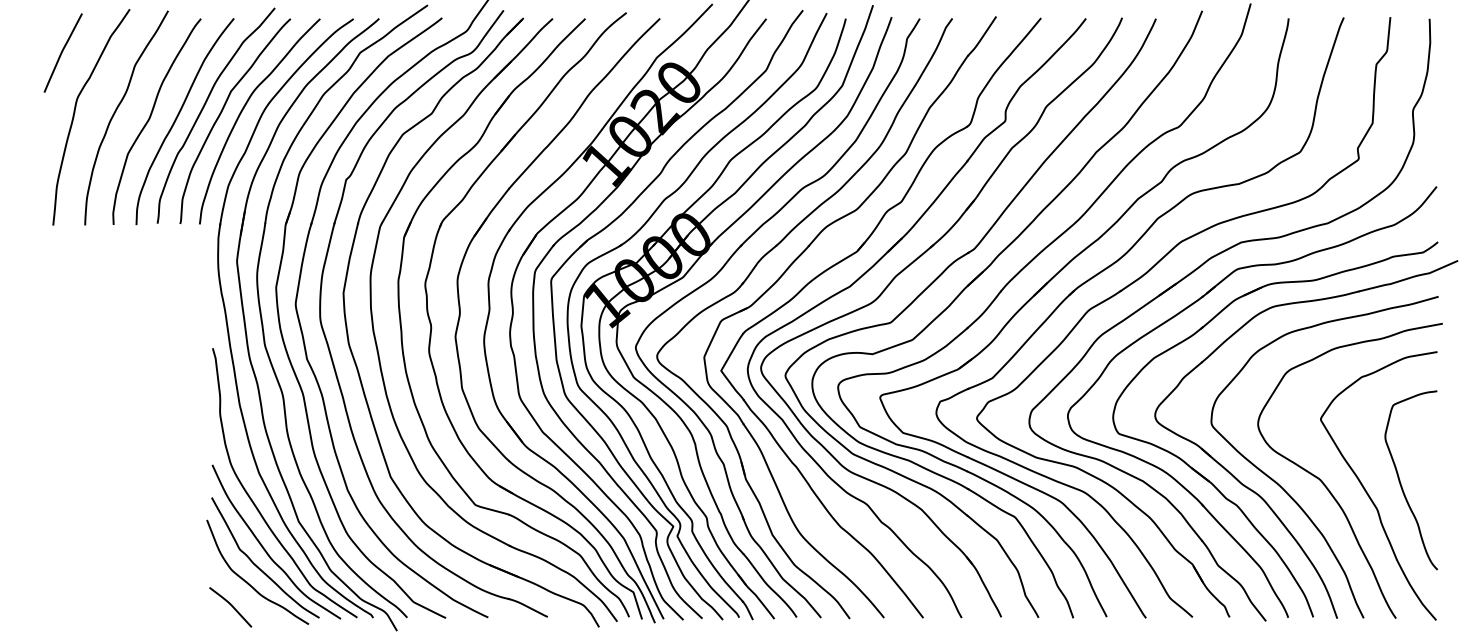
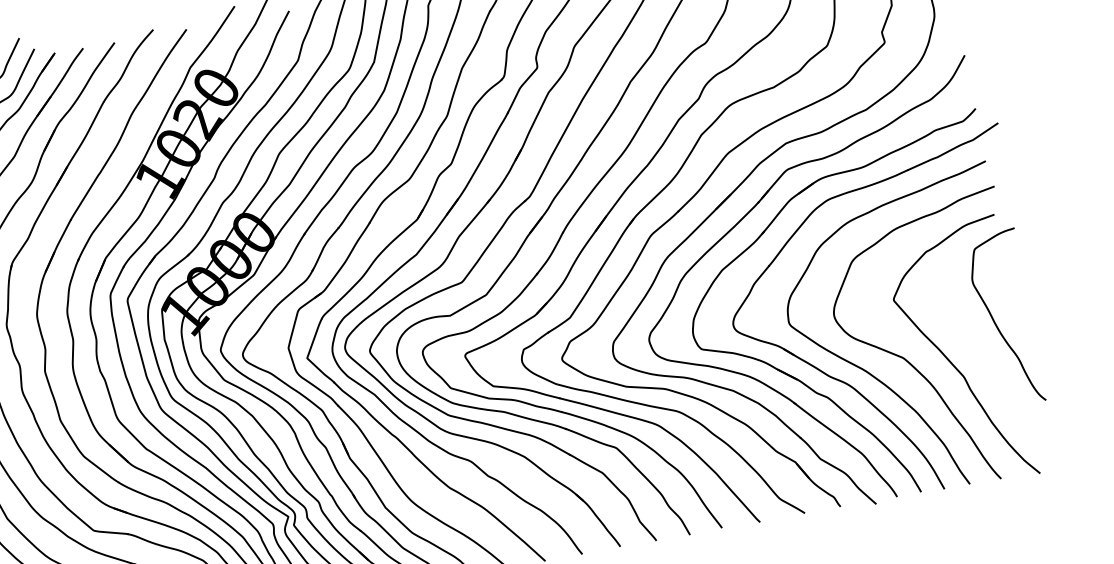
curve: (1401, 483) -> (996, 323), moved

